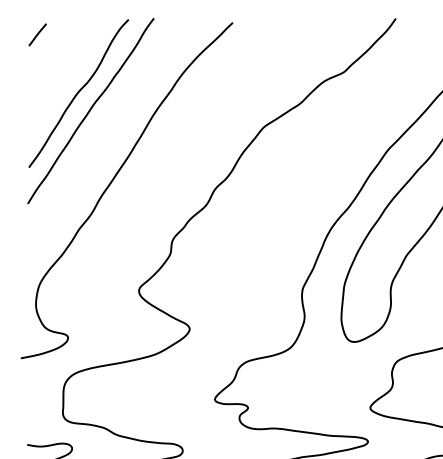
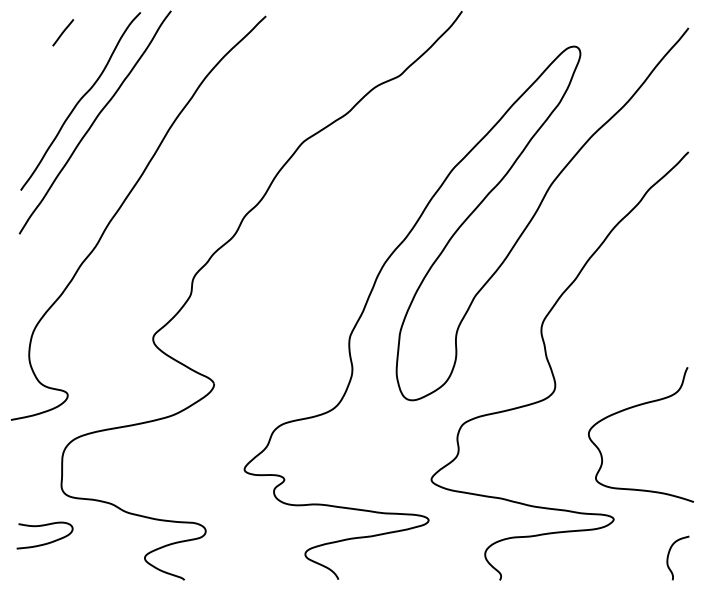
line: (37, 34) -> (62, 32), moved

